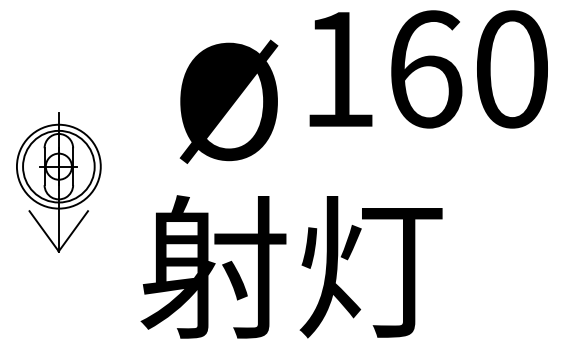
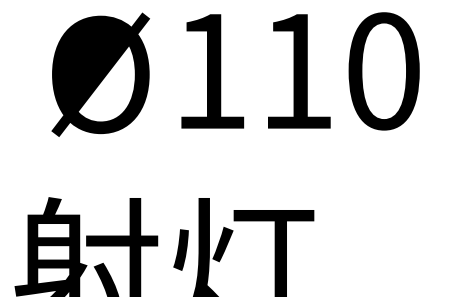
text: (426, 69) -> (298, 71), 160 -> 110
text: (228, 101) -> (100, 74), moved

